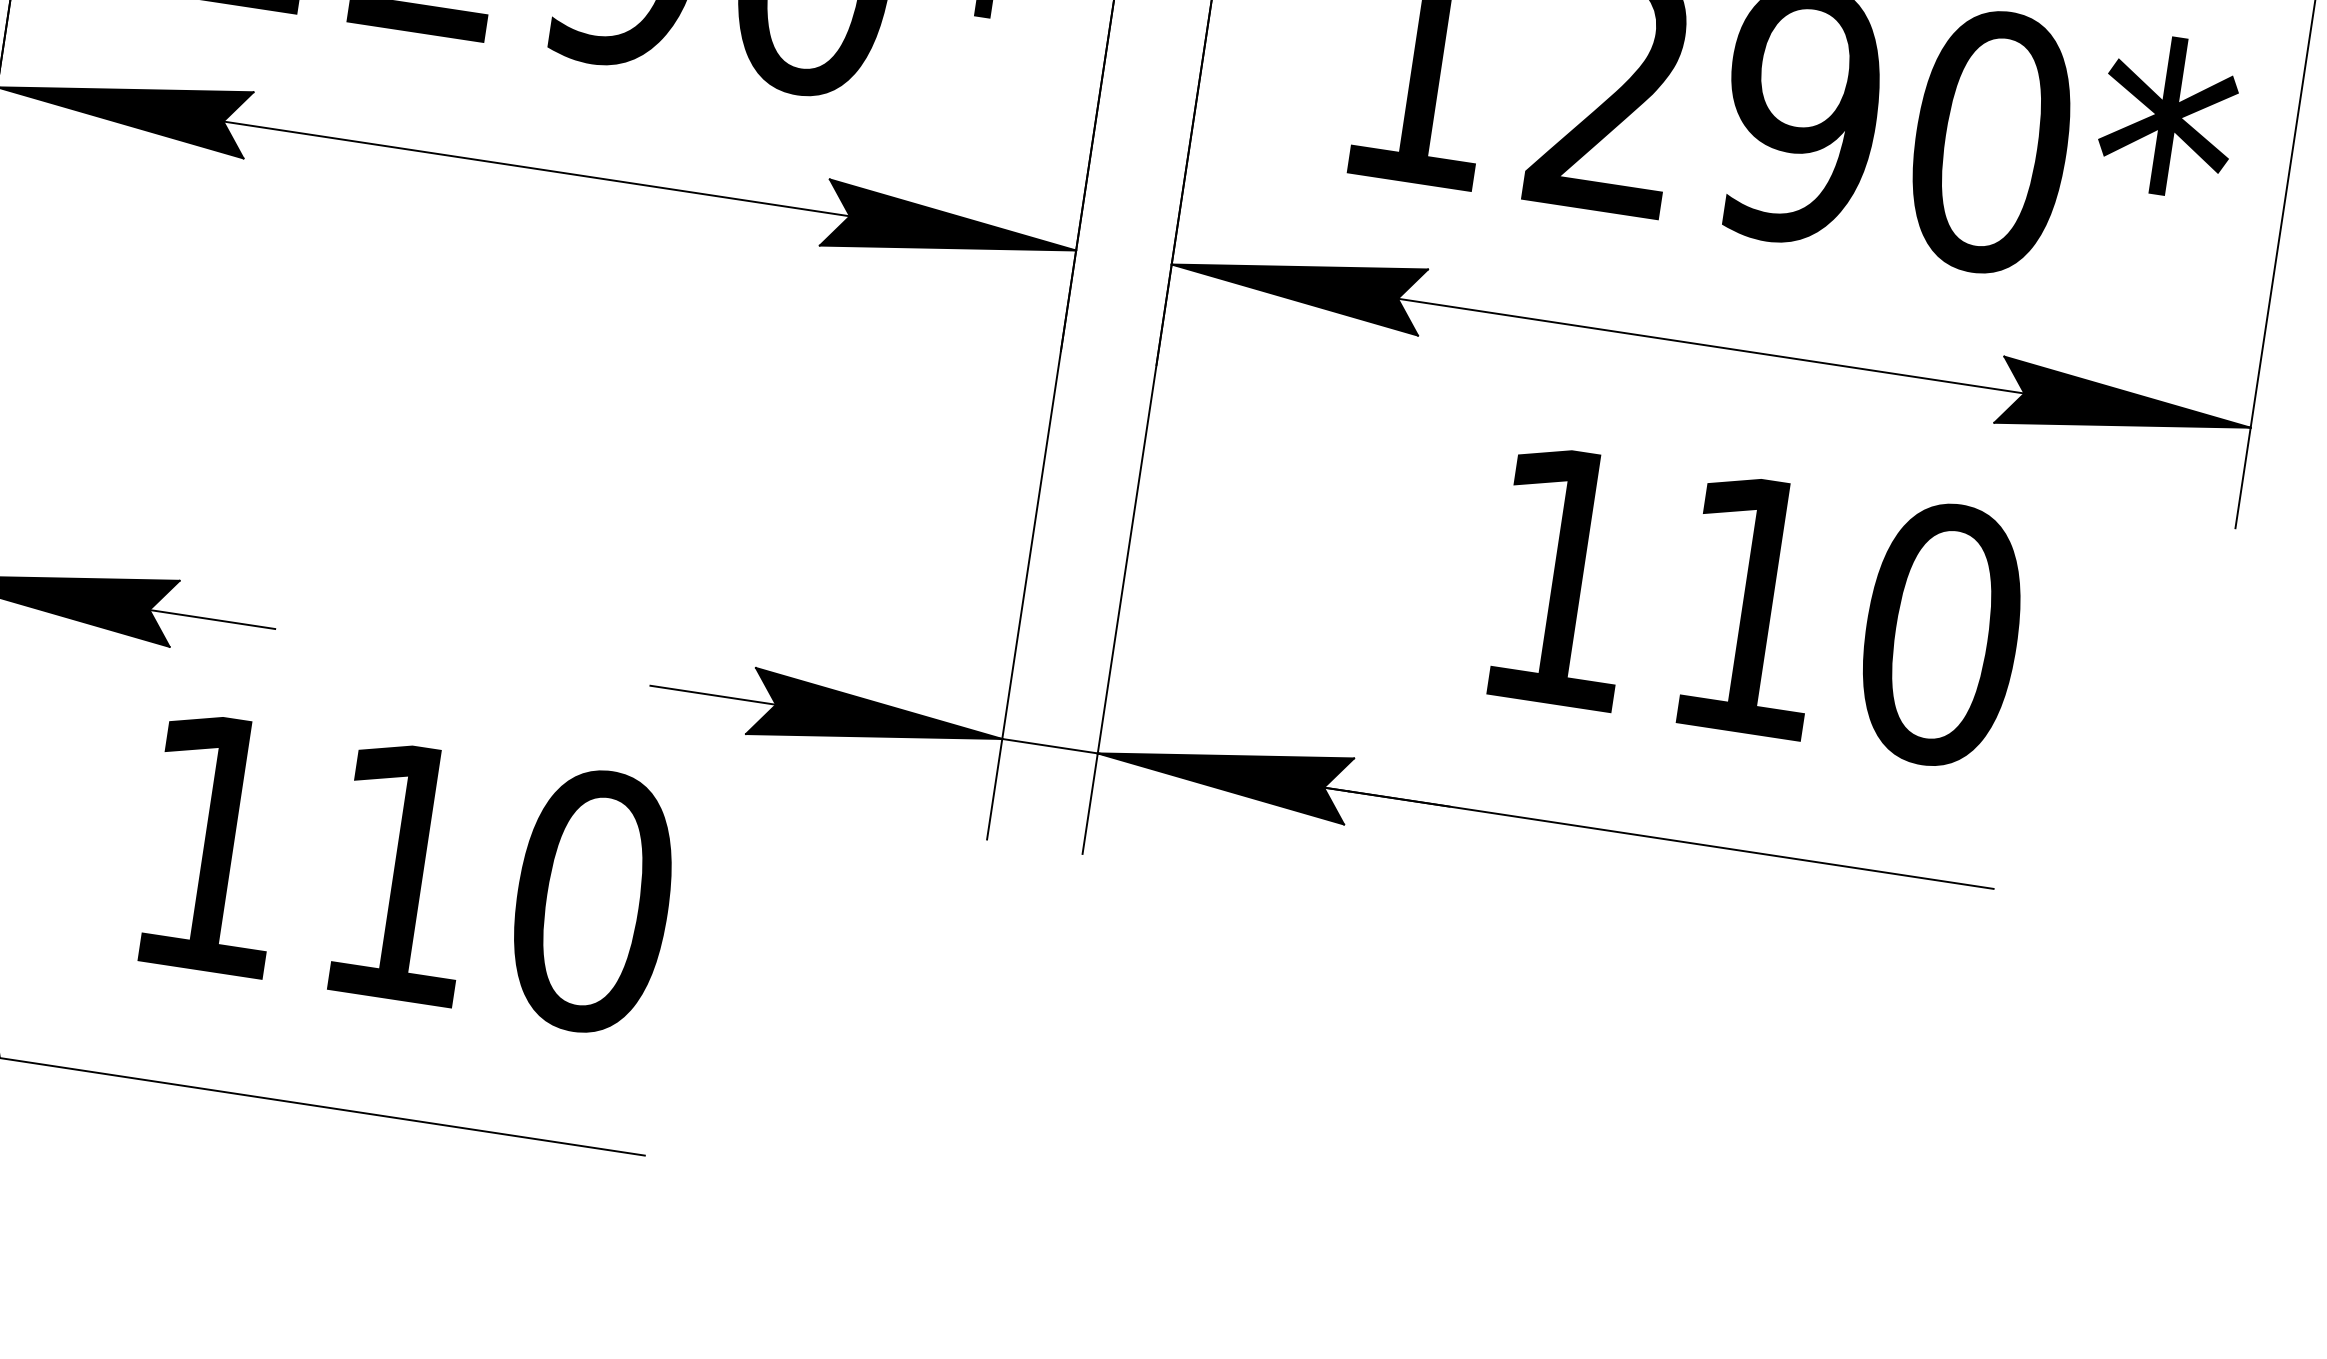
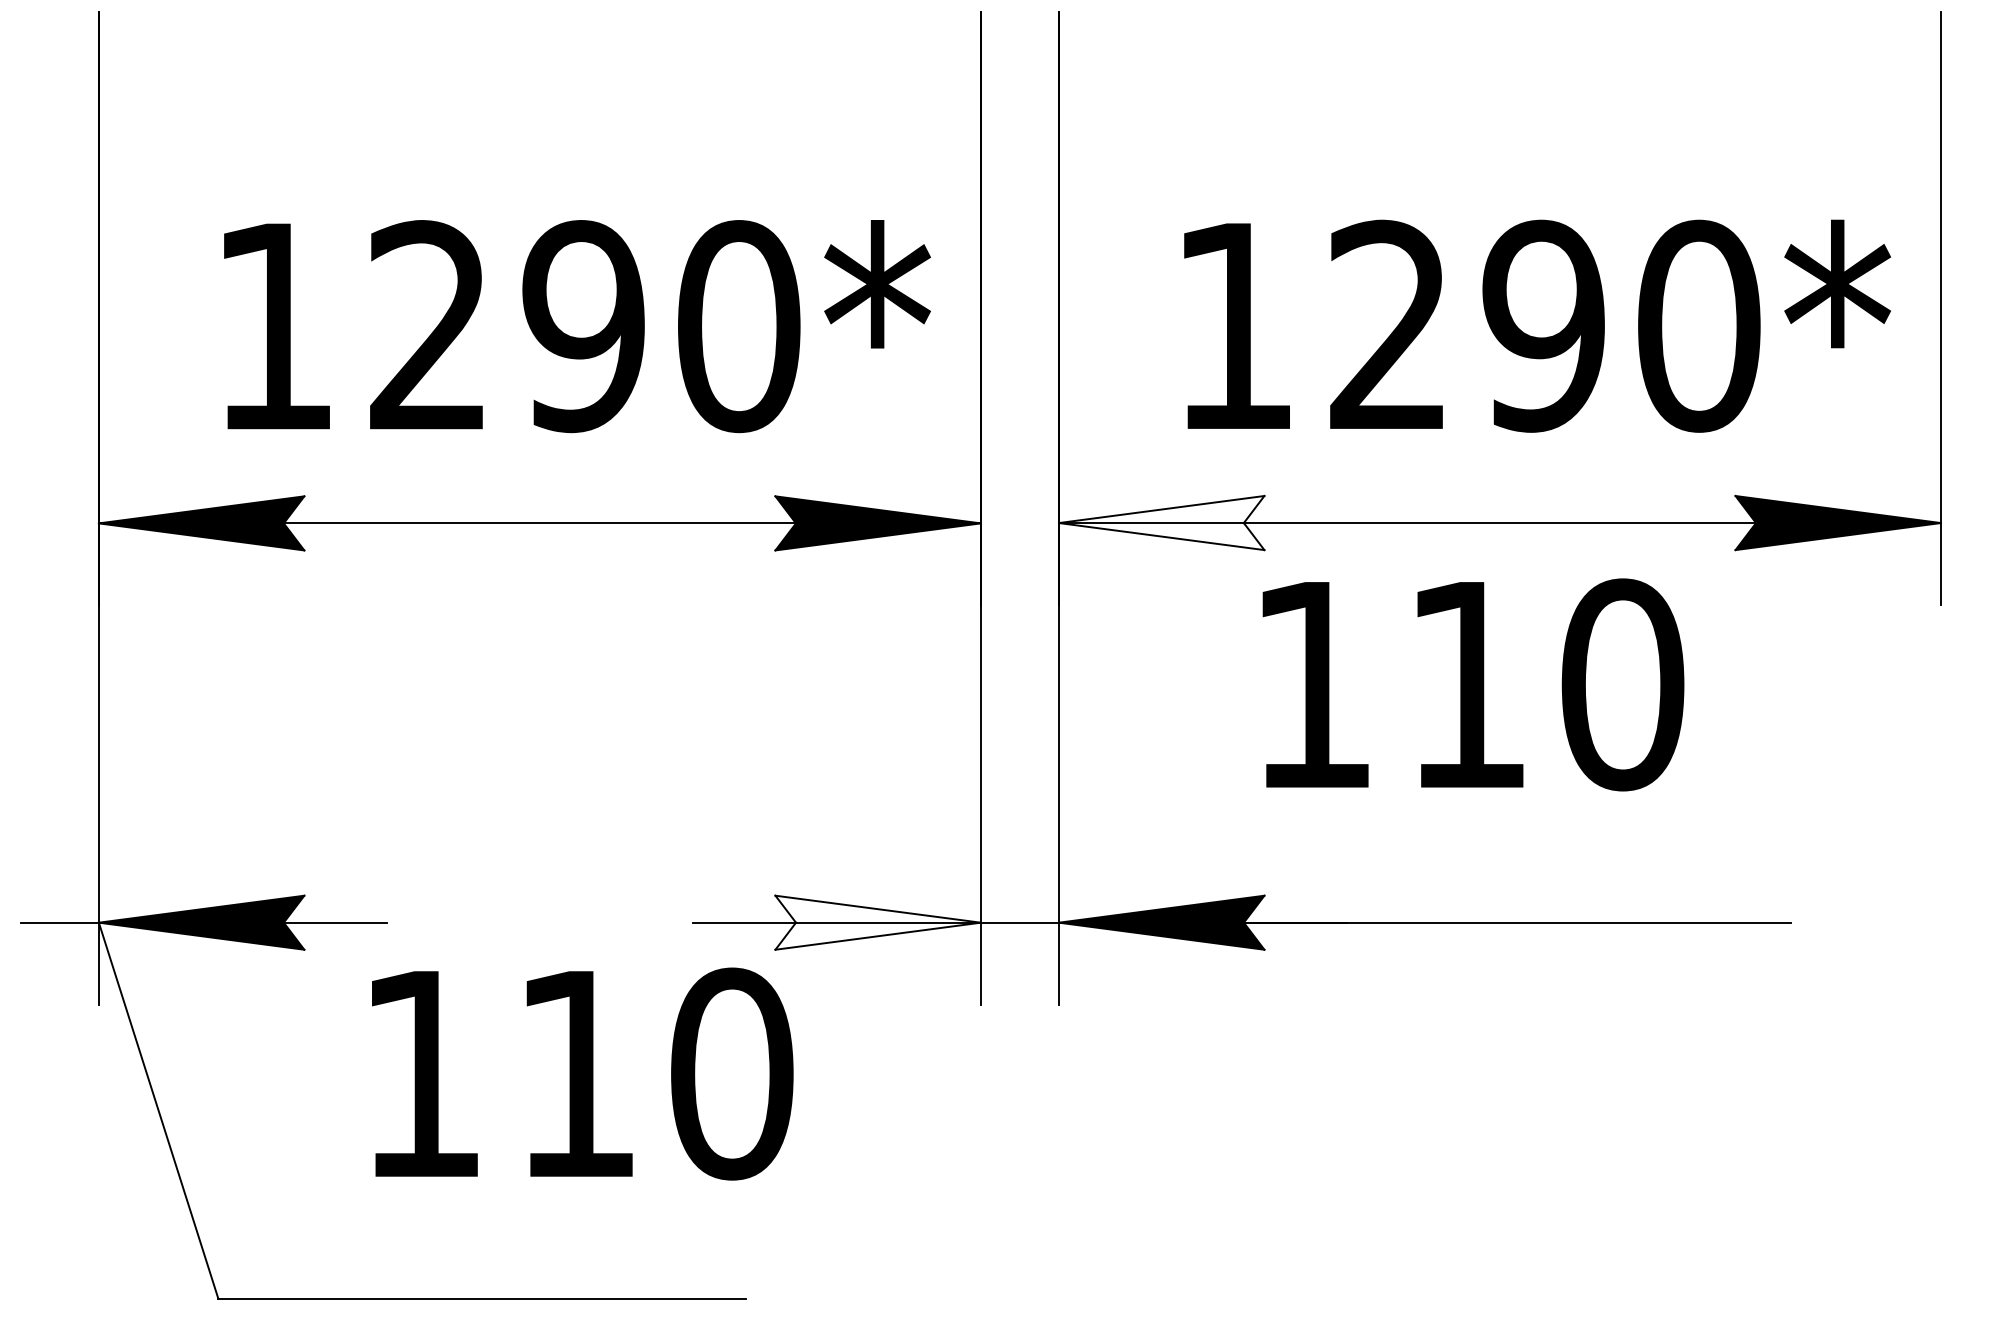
fill: (1297, 284) -> (1161, 523), removed
text: (1758, 606) -> (1473, 684), moved
fill: (875, 719) -> (877, 922), removed
text: (409, 873) -> (582, 1073), moved

